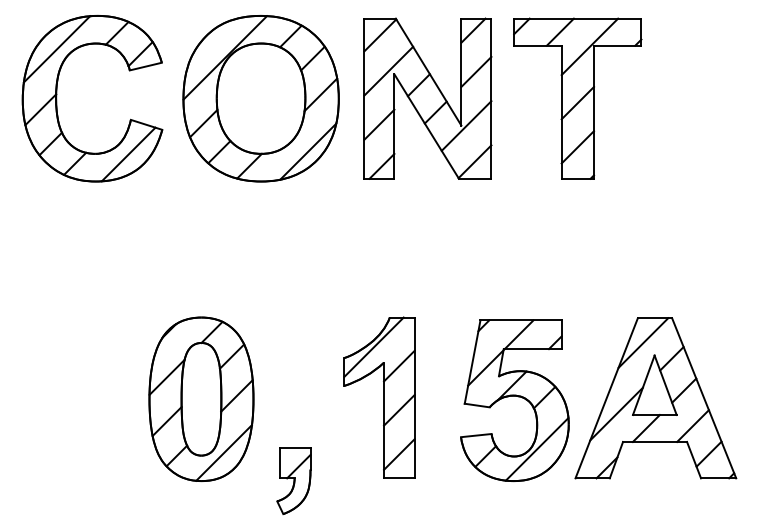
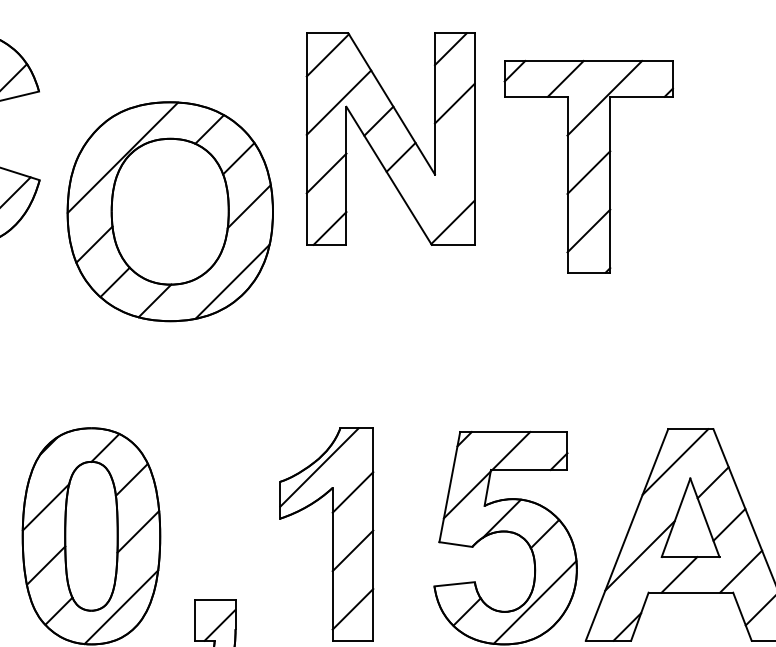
part: (260, 98) -> (169, 211), moved
part: (577, 98) -> (588, 166), moved
line: (466, 125) -> (441, 174), removed

